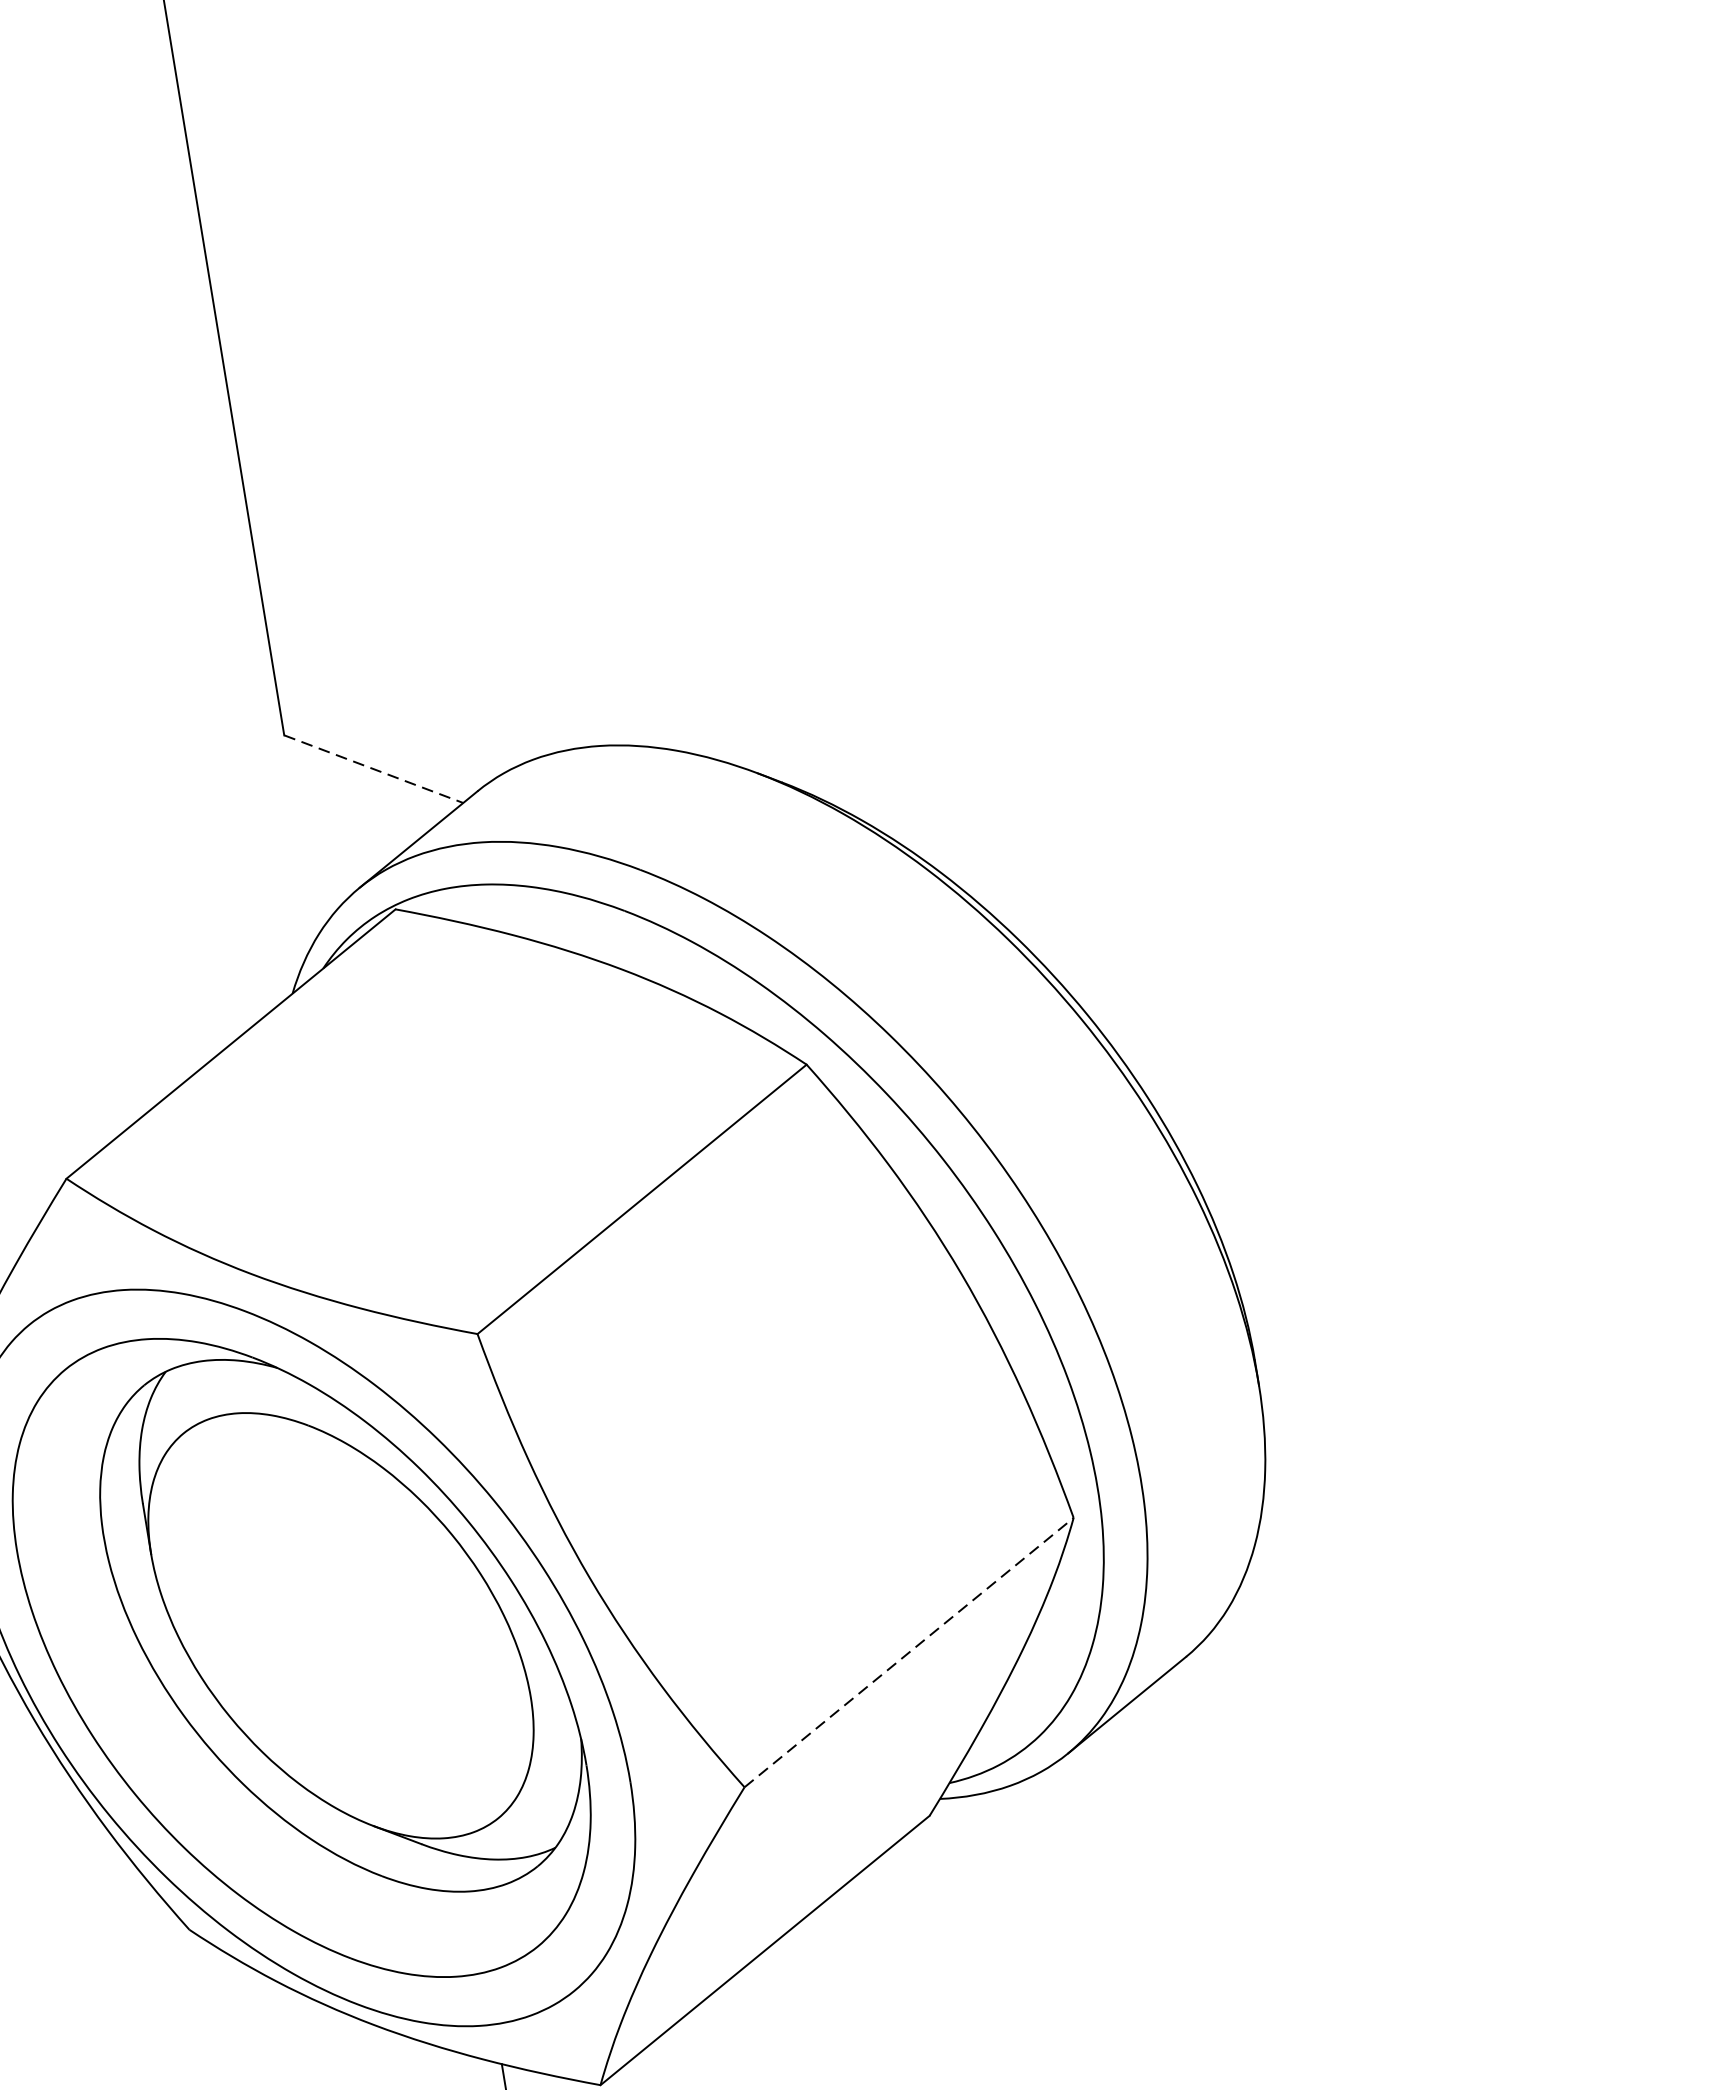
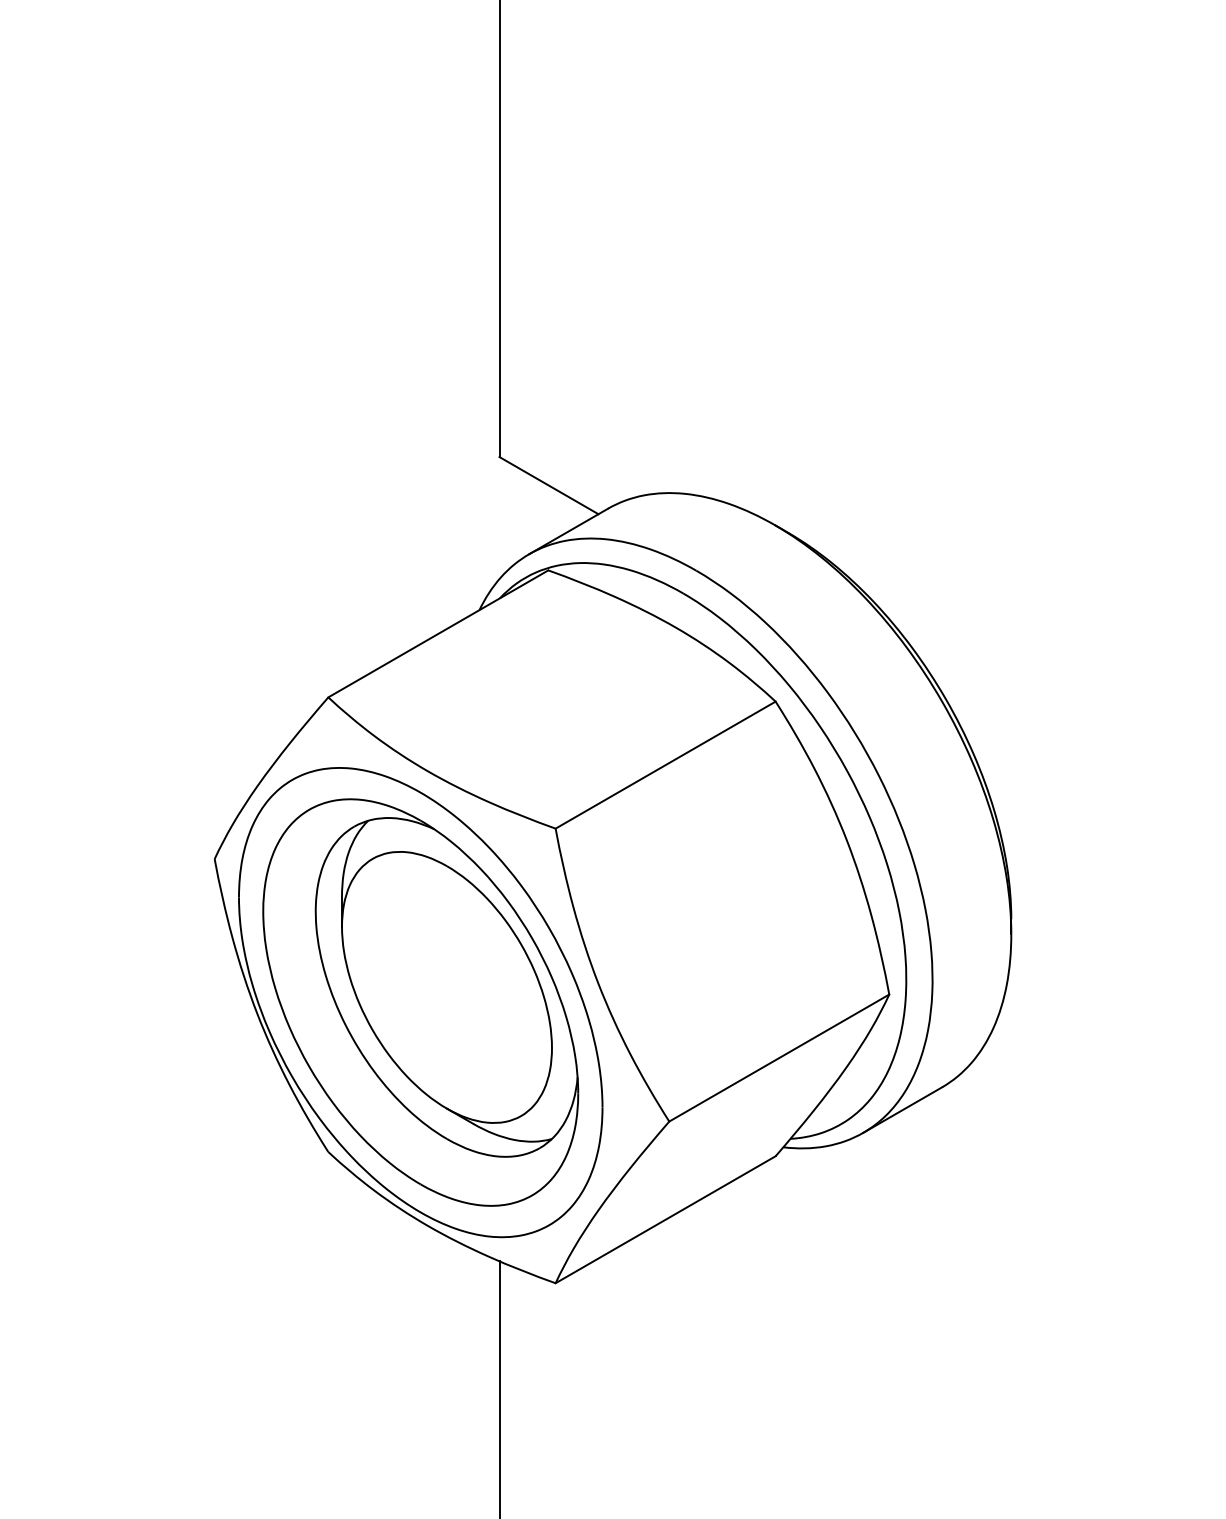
line: (374, 768) -> (549, 485), dashed -> solid
line: (909, 1651) -> (779, 1057), dashed -> solid

